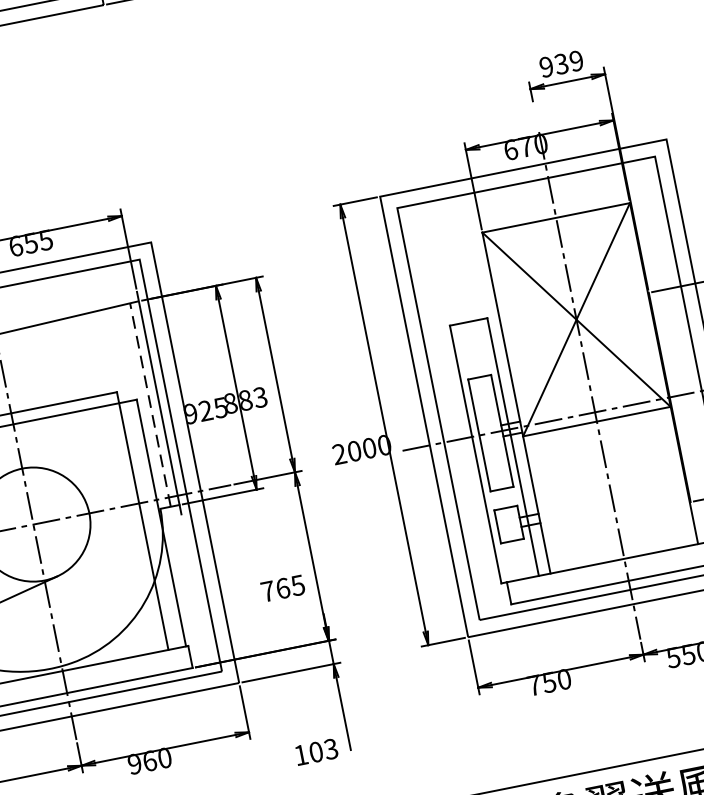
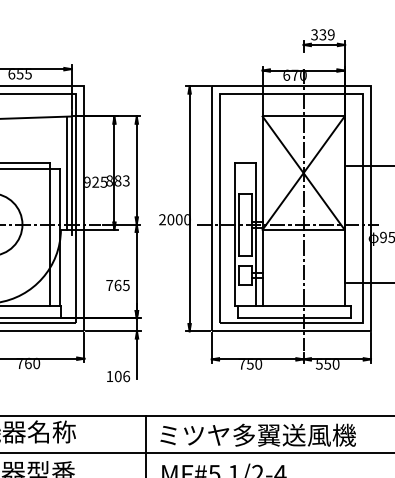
text: (546, 66) -> (314, 34), 939 -> 339
line: (150, 405) -> (66, 173), dashed -> solid
text: (331, 749) -> (126, 376), 103 -> 106
text: (133, 764) -> (19, 363), 960 -> 760

